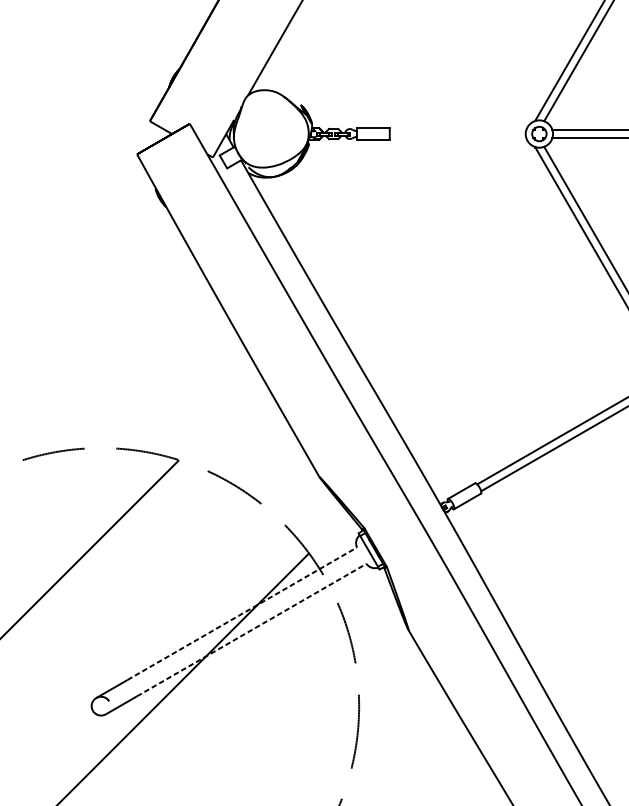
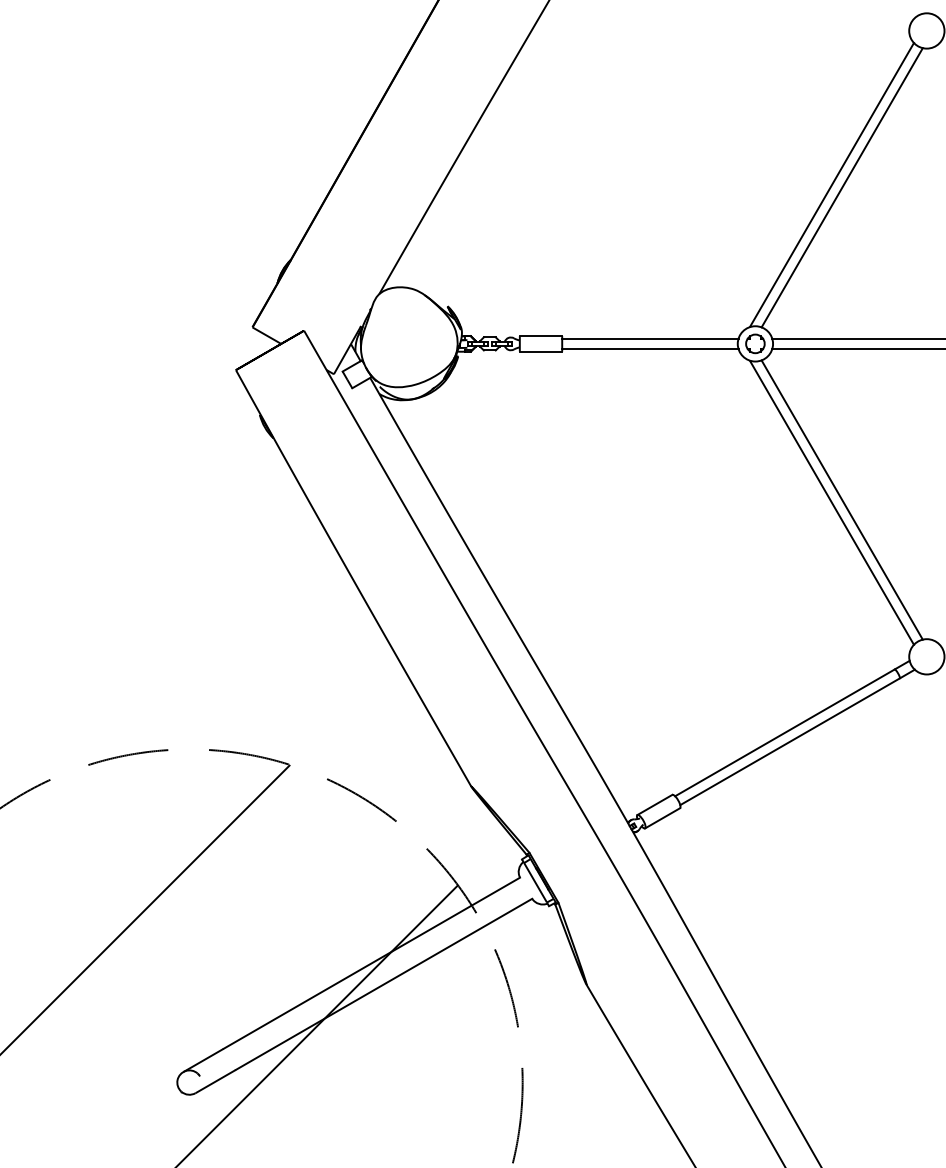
line: (458, 129) -> (650, 338), added
line: (458, 138) -> (650, 349), added
line: (242, 613) -> (372, 962), dashed -> solid
line: (252, 630) -> (384, 984), dashed -> solid

